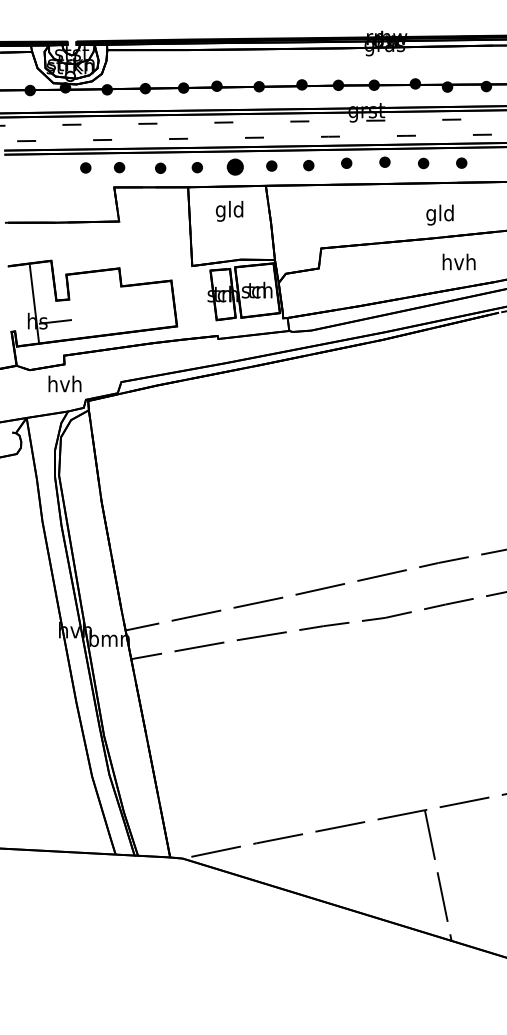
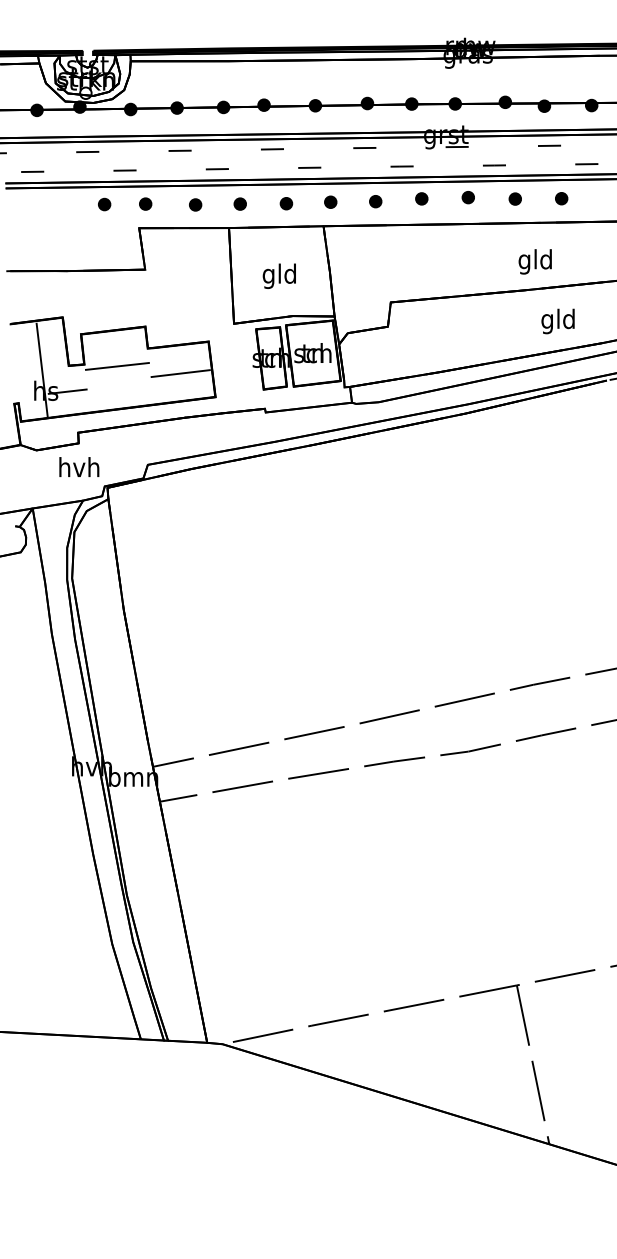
part: (235, 167) -> (286, 203), size x0.62
text: (228, 210) -> (278, 275), moved
text: (459, 264) -> (558, 321), hvh -> gld
line: (95, 301) -> (116, 366), added
line: (148, 306) -> (180, 373), added

